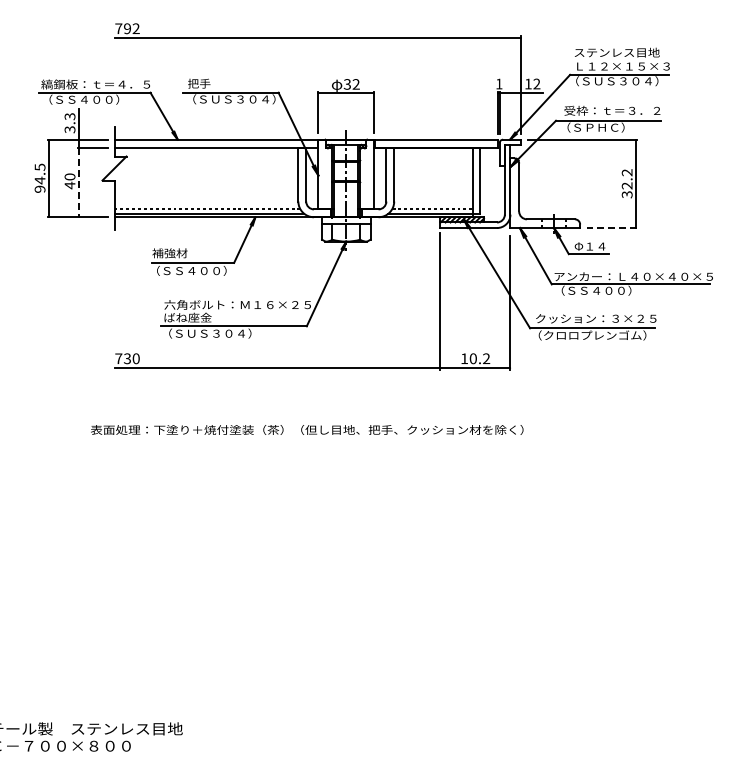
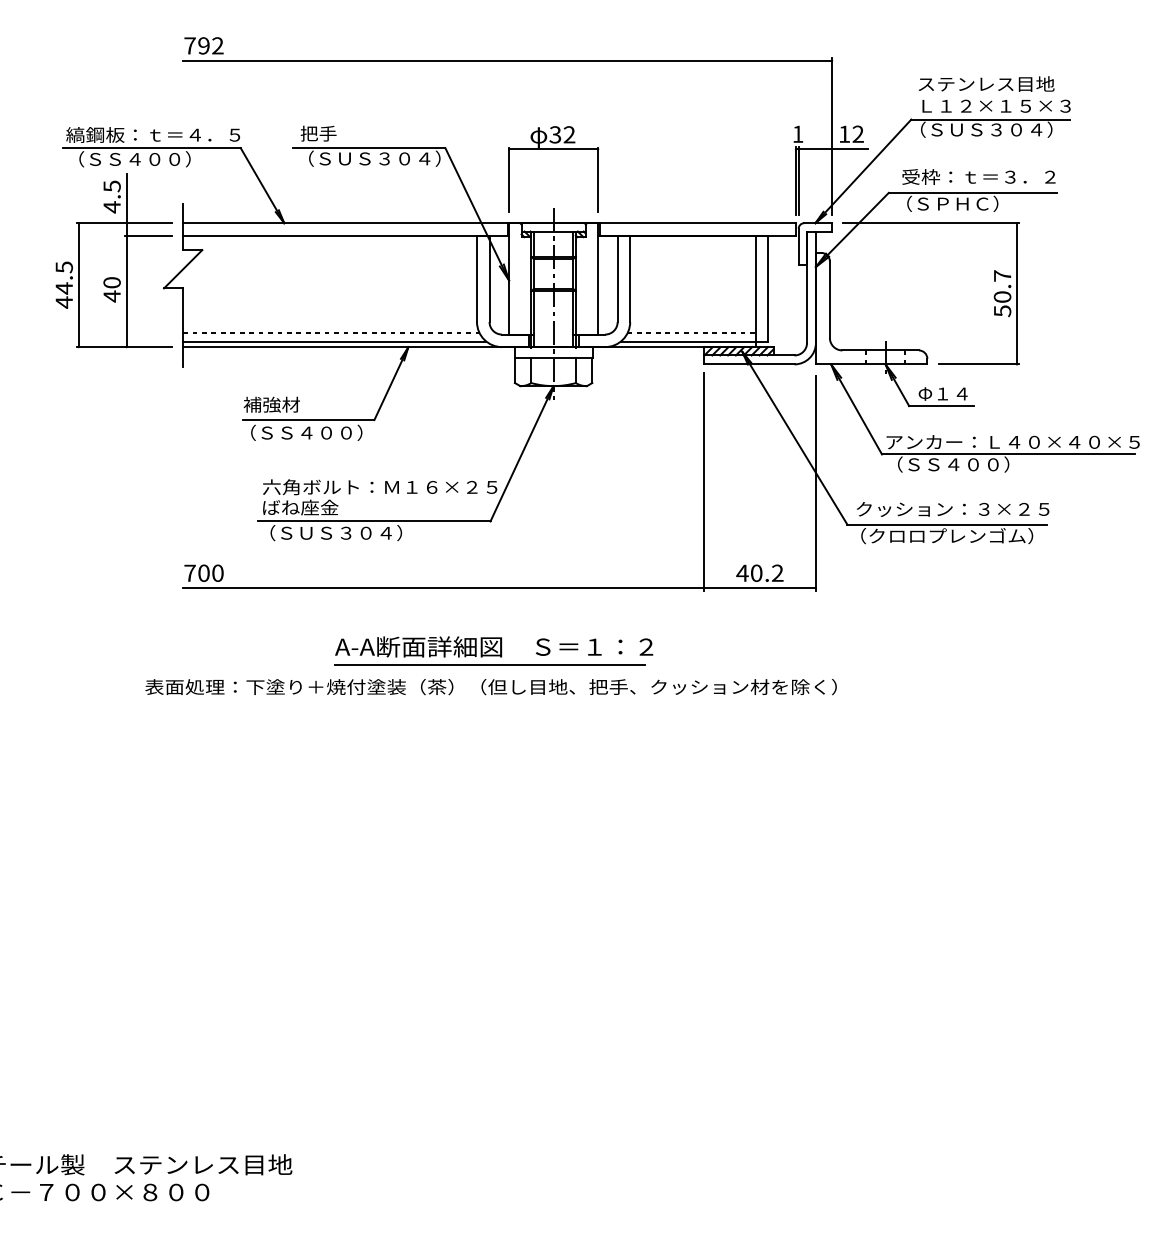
text: (69, 123) -> (111, 197), 3.3 -> 4.5
line: (79, 182) -> (127, 291), dashed -> solid
text: (626, 183) -> (1001, 293), 32.2 -> 50.7
text: (39, 189) -> (63, 302), 94.5 -> 44.5
line: (611, 228) -> (977, 365), dashed -> solid
text: (127, 358) -> (203, 572), 730 -> 700
text: (464, 358) -> (742, 572), 10.2 -> 40.2
part: (308, 407) -> (493, 651), added

